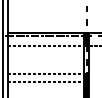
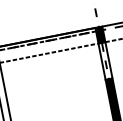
line: (45, 73) -> (55, 89), removed
line: (45, 81) -> (57, 100), removed

